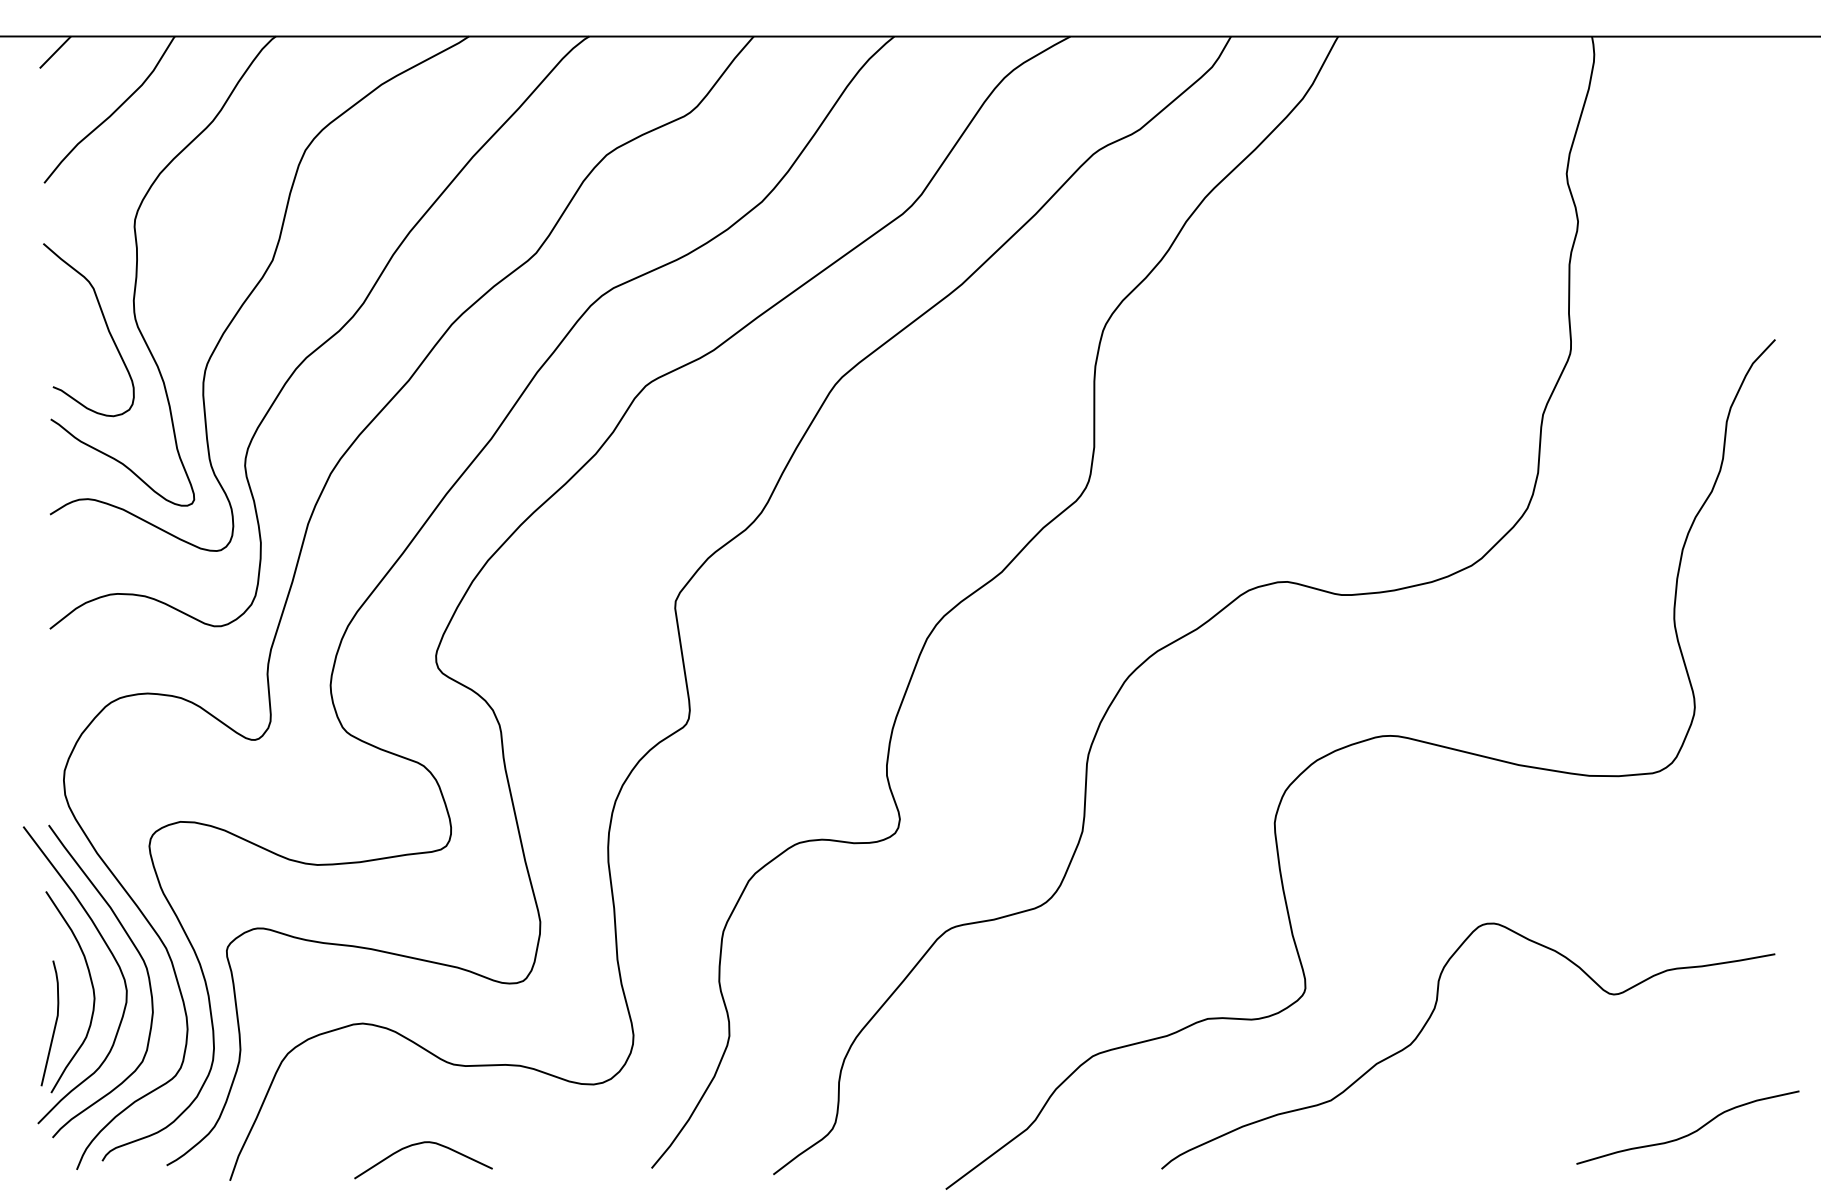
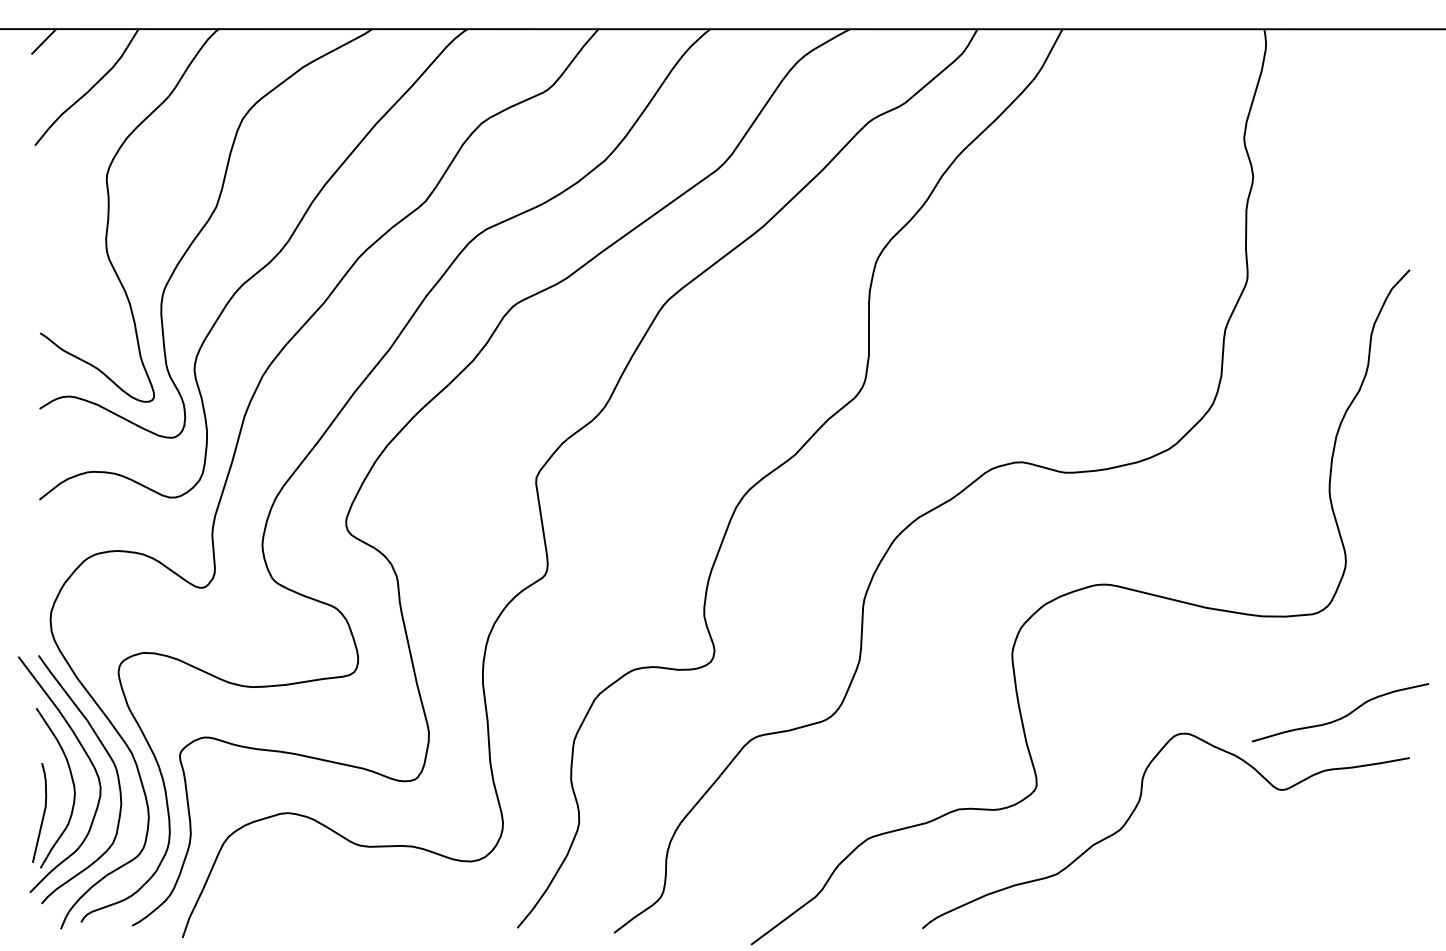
curve: (105, 325) -> (83, 258), removed
curve: (1690, 1132) -> (1342, 716), moved
curve: (420, 1144) -> (333, 909), removed

